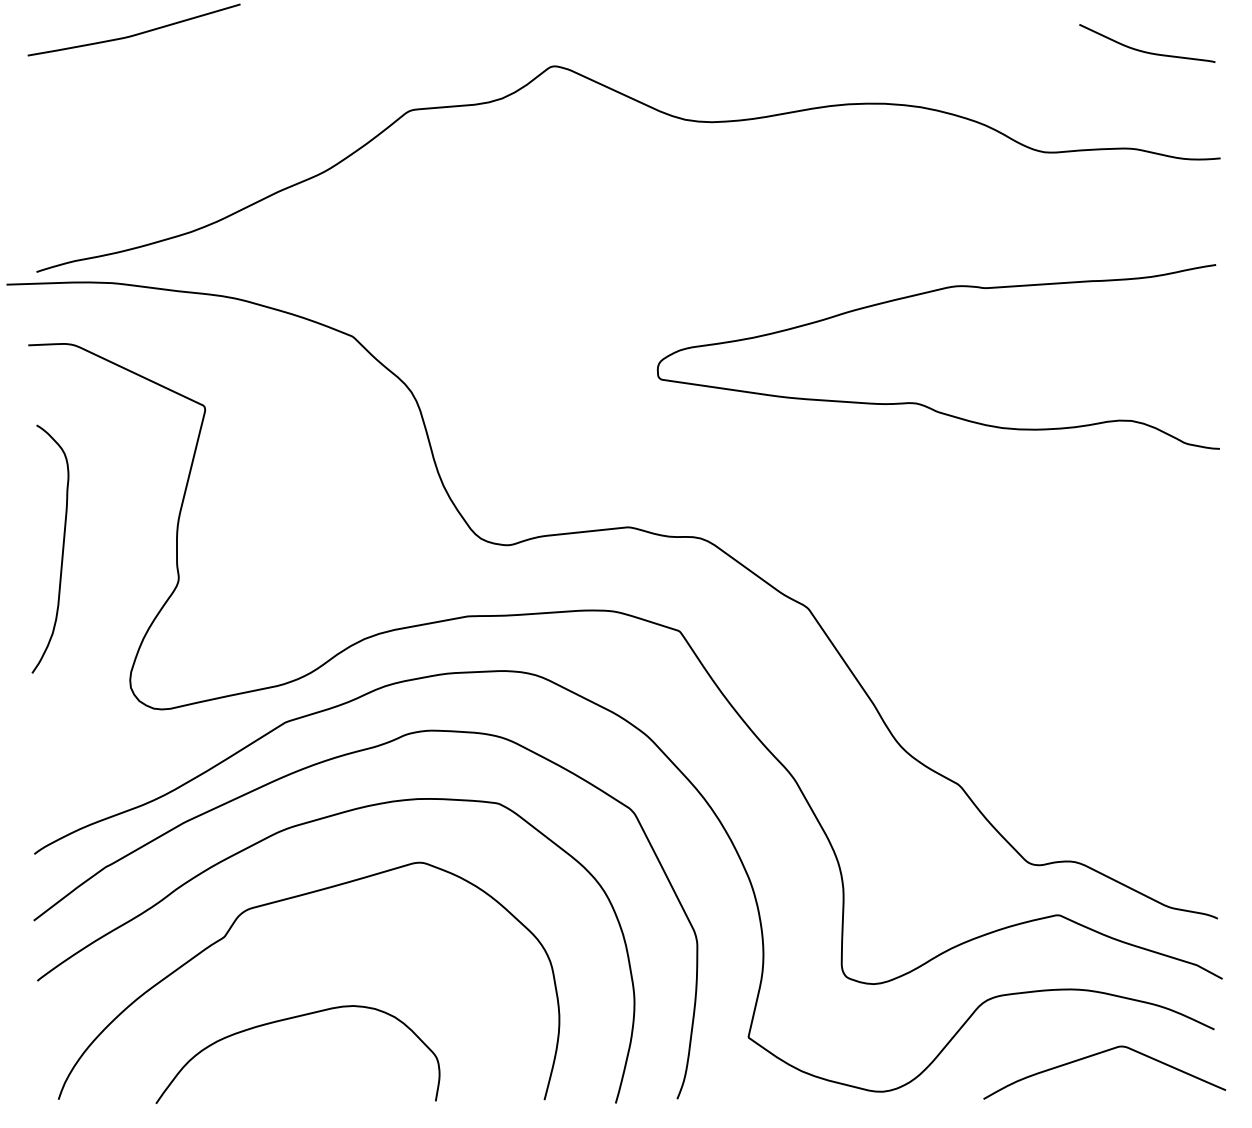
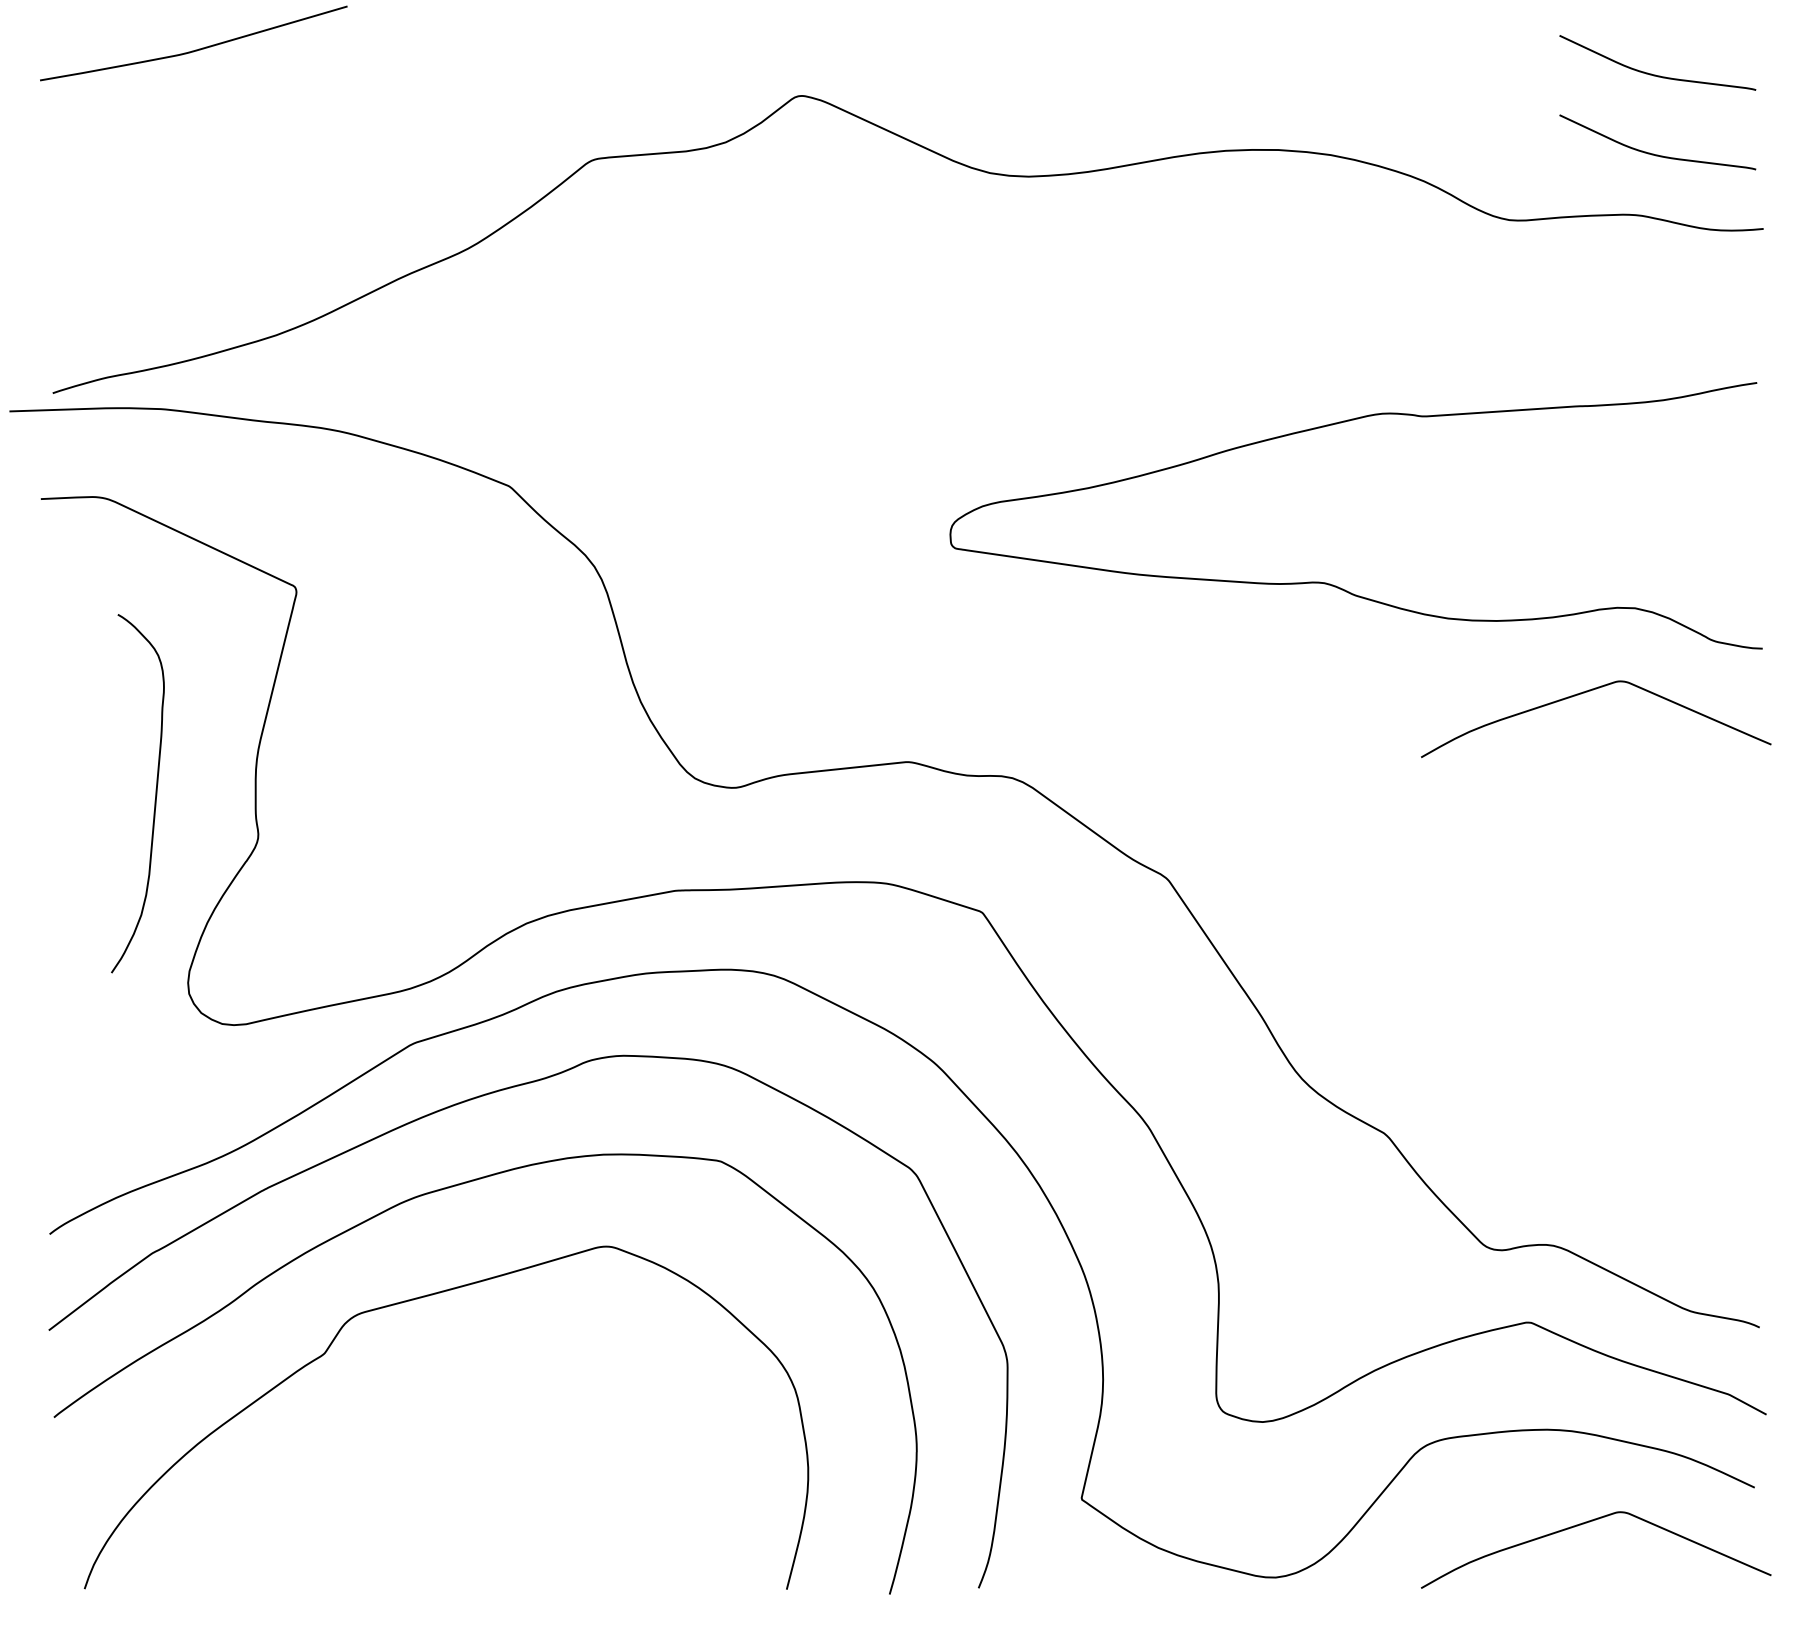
curve: (1147, 106) -> (1658, 153), added
curve: (1098, 479) -> (1587, 692), added
curve: (62, 548) -> (155, 792), moved
curve: (290, 1019) -> (419, 1473), removed

